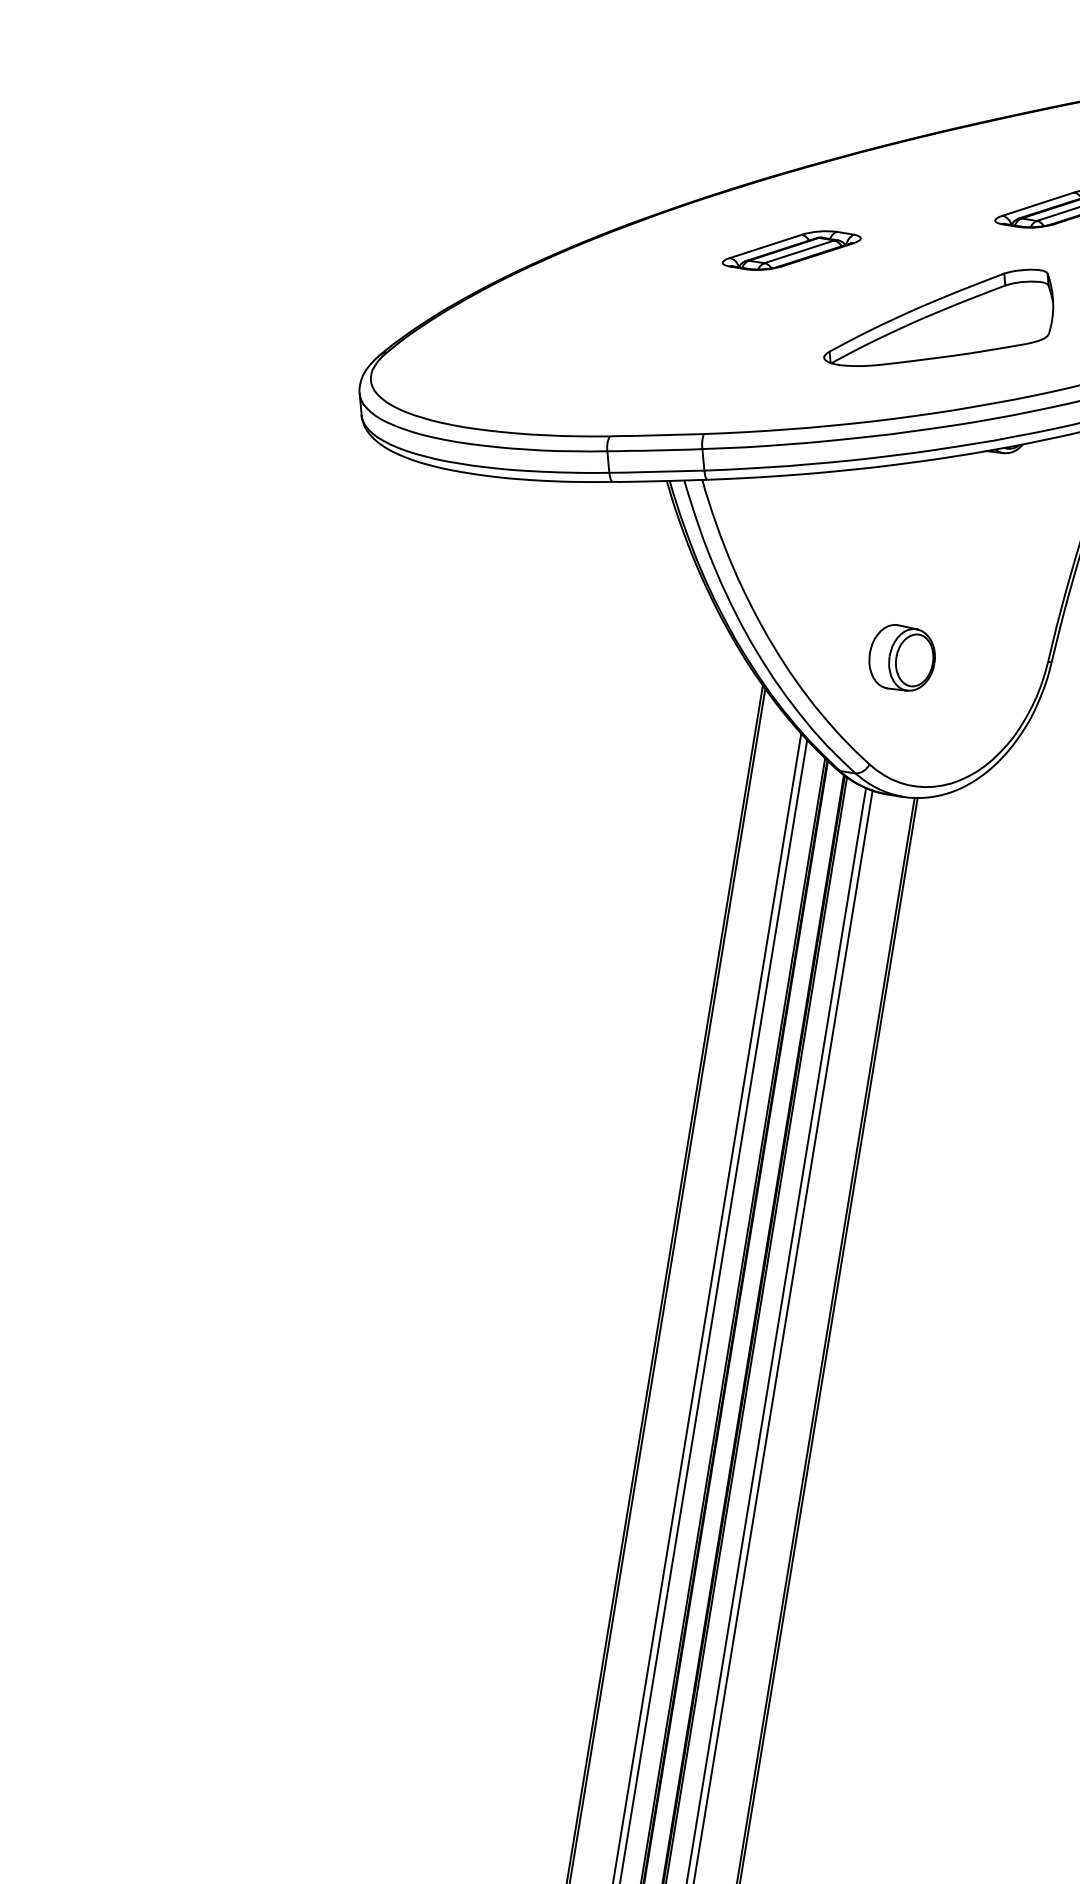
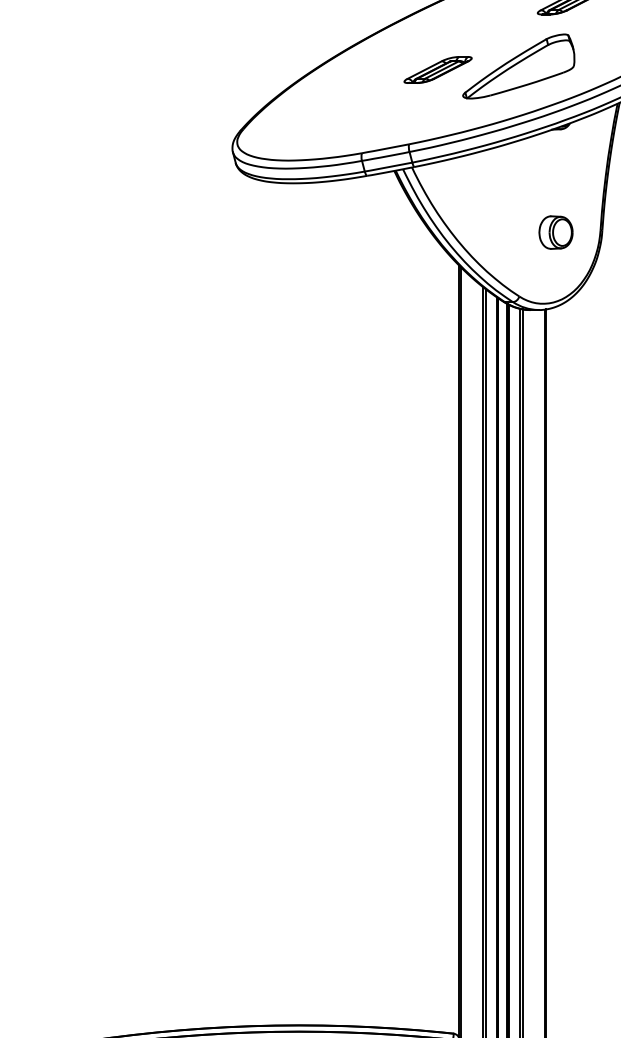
part: (790, 249) -> (437, 69), moved
part: (901, 657) -> (555, 232), moved

